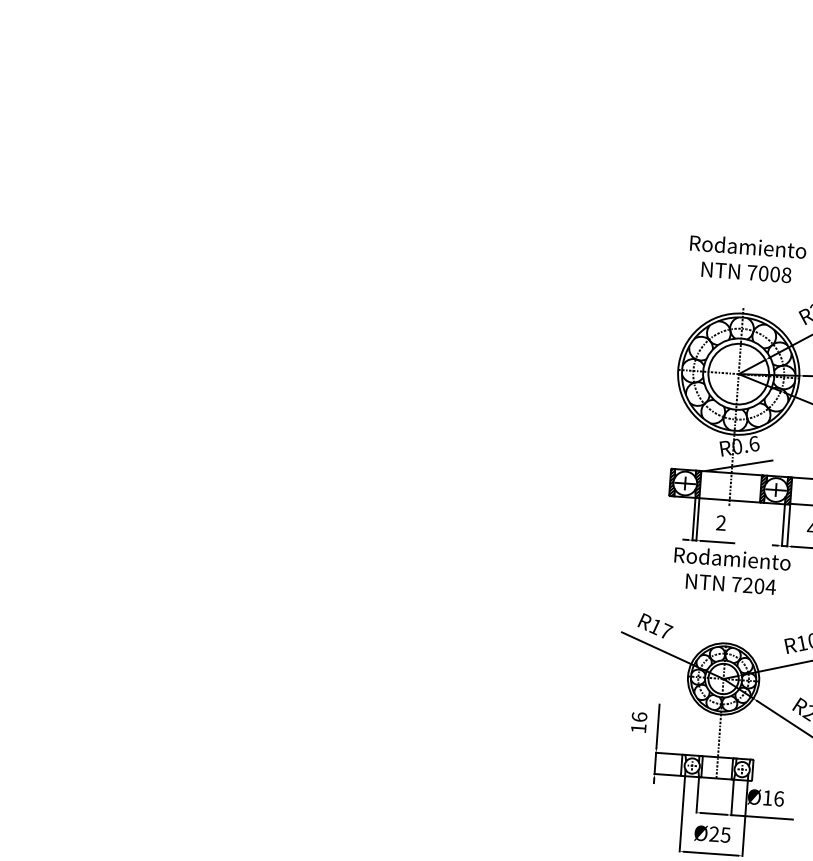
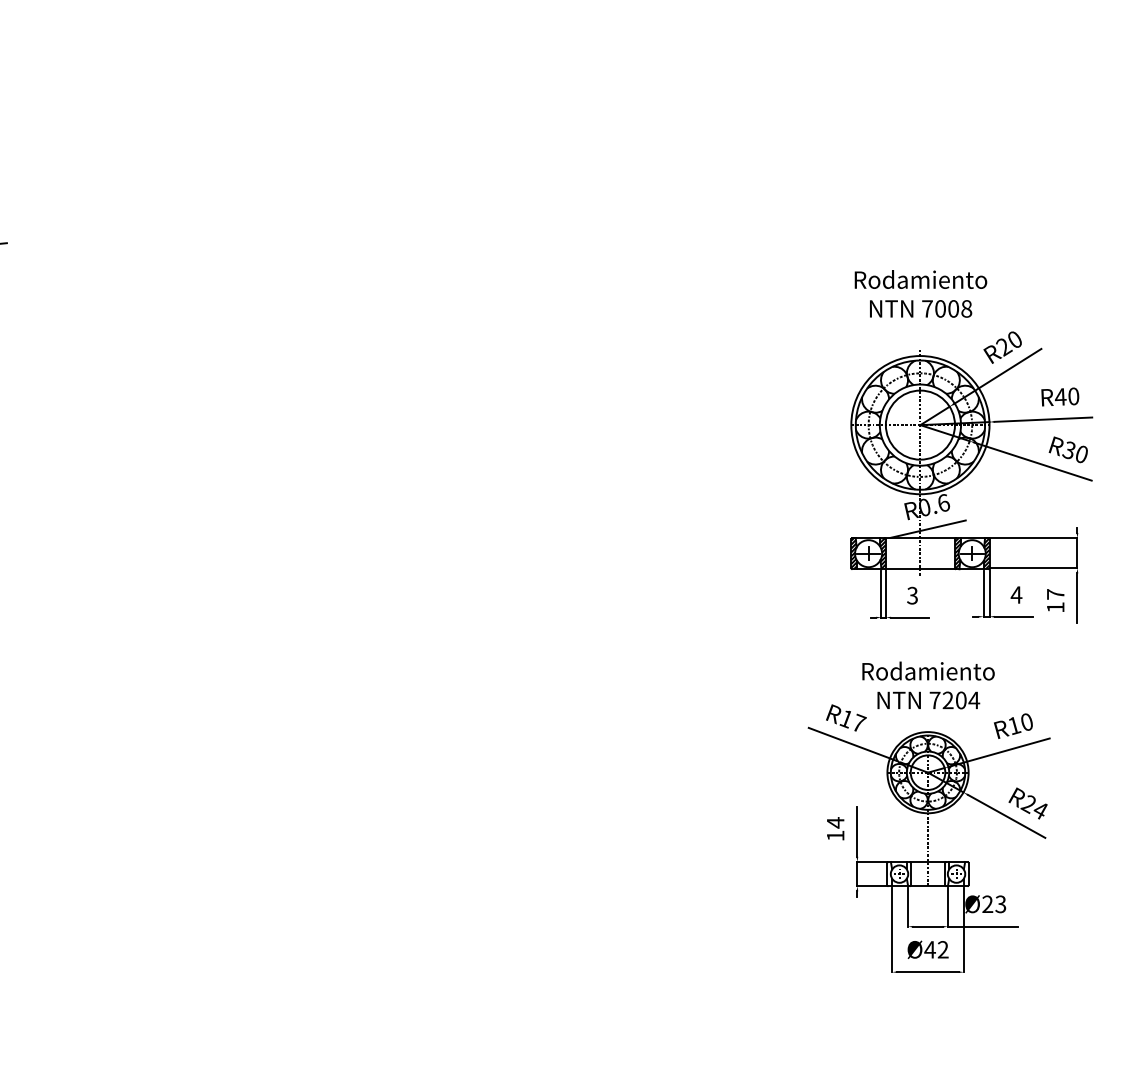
text: (721, 522) -> (912, 595), 2 -> 3
text: (731, 571) -> (928, 685), moved
text: (639, 716) -> (835, 822), 16 -> 14
text: (773, 798) -> (994, 904), Ø16 -> Ø23
text: (719, 834) -> (936, 949), Ø25 -> Ø42

